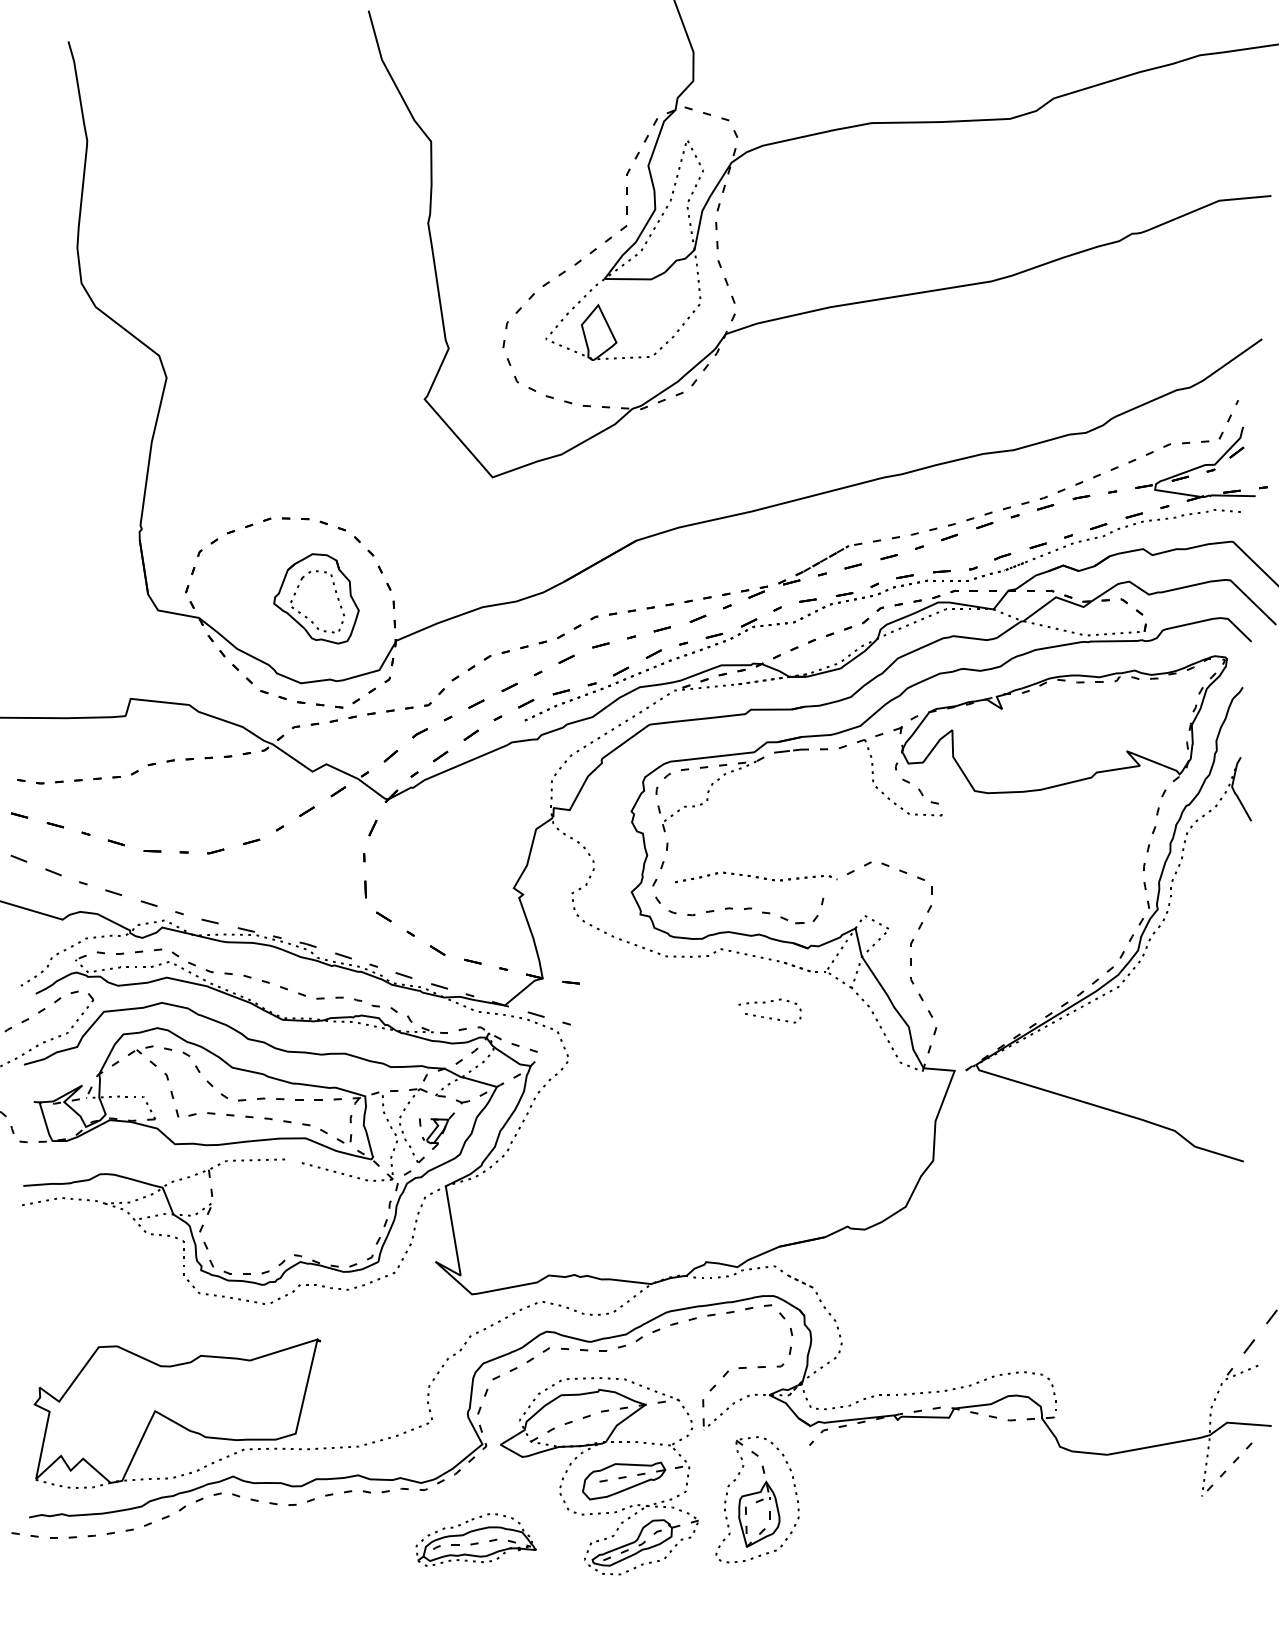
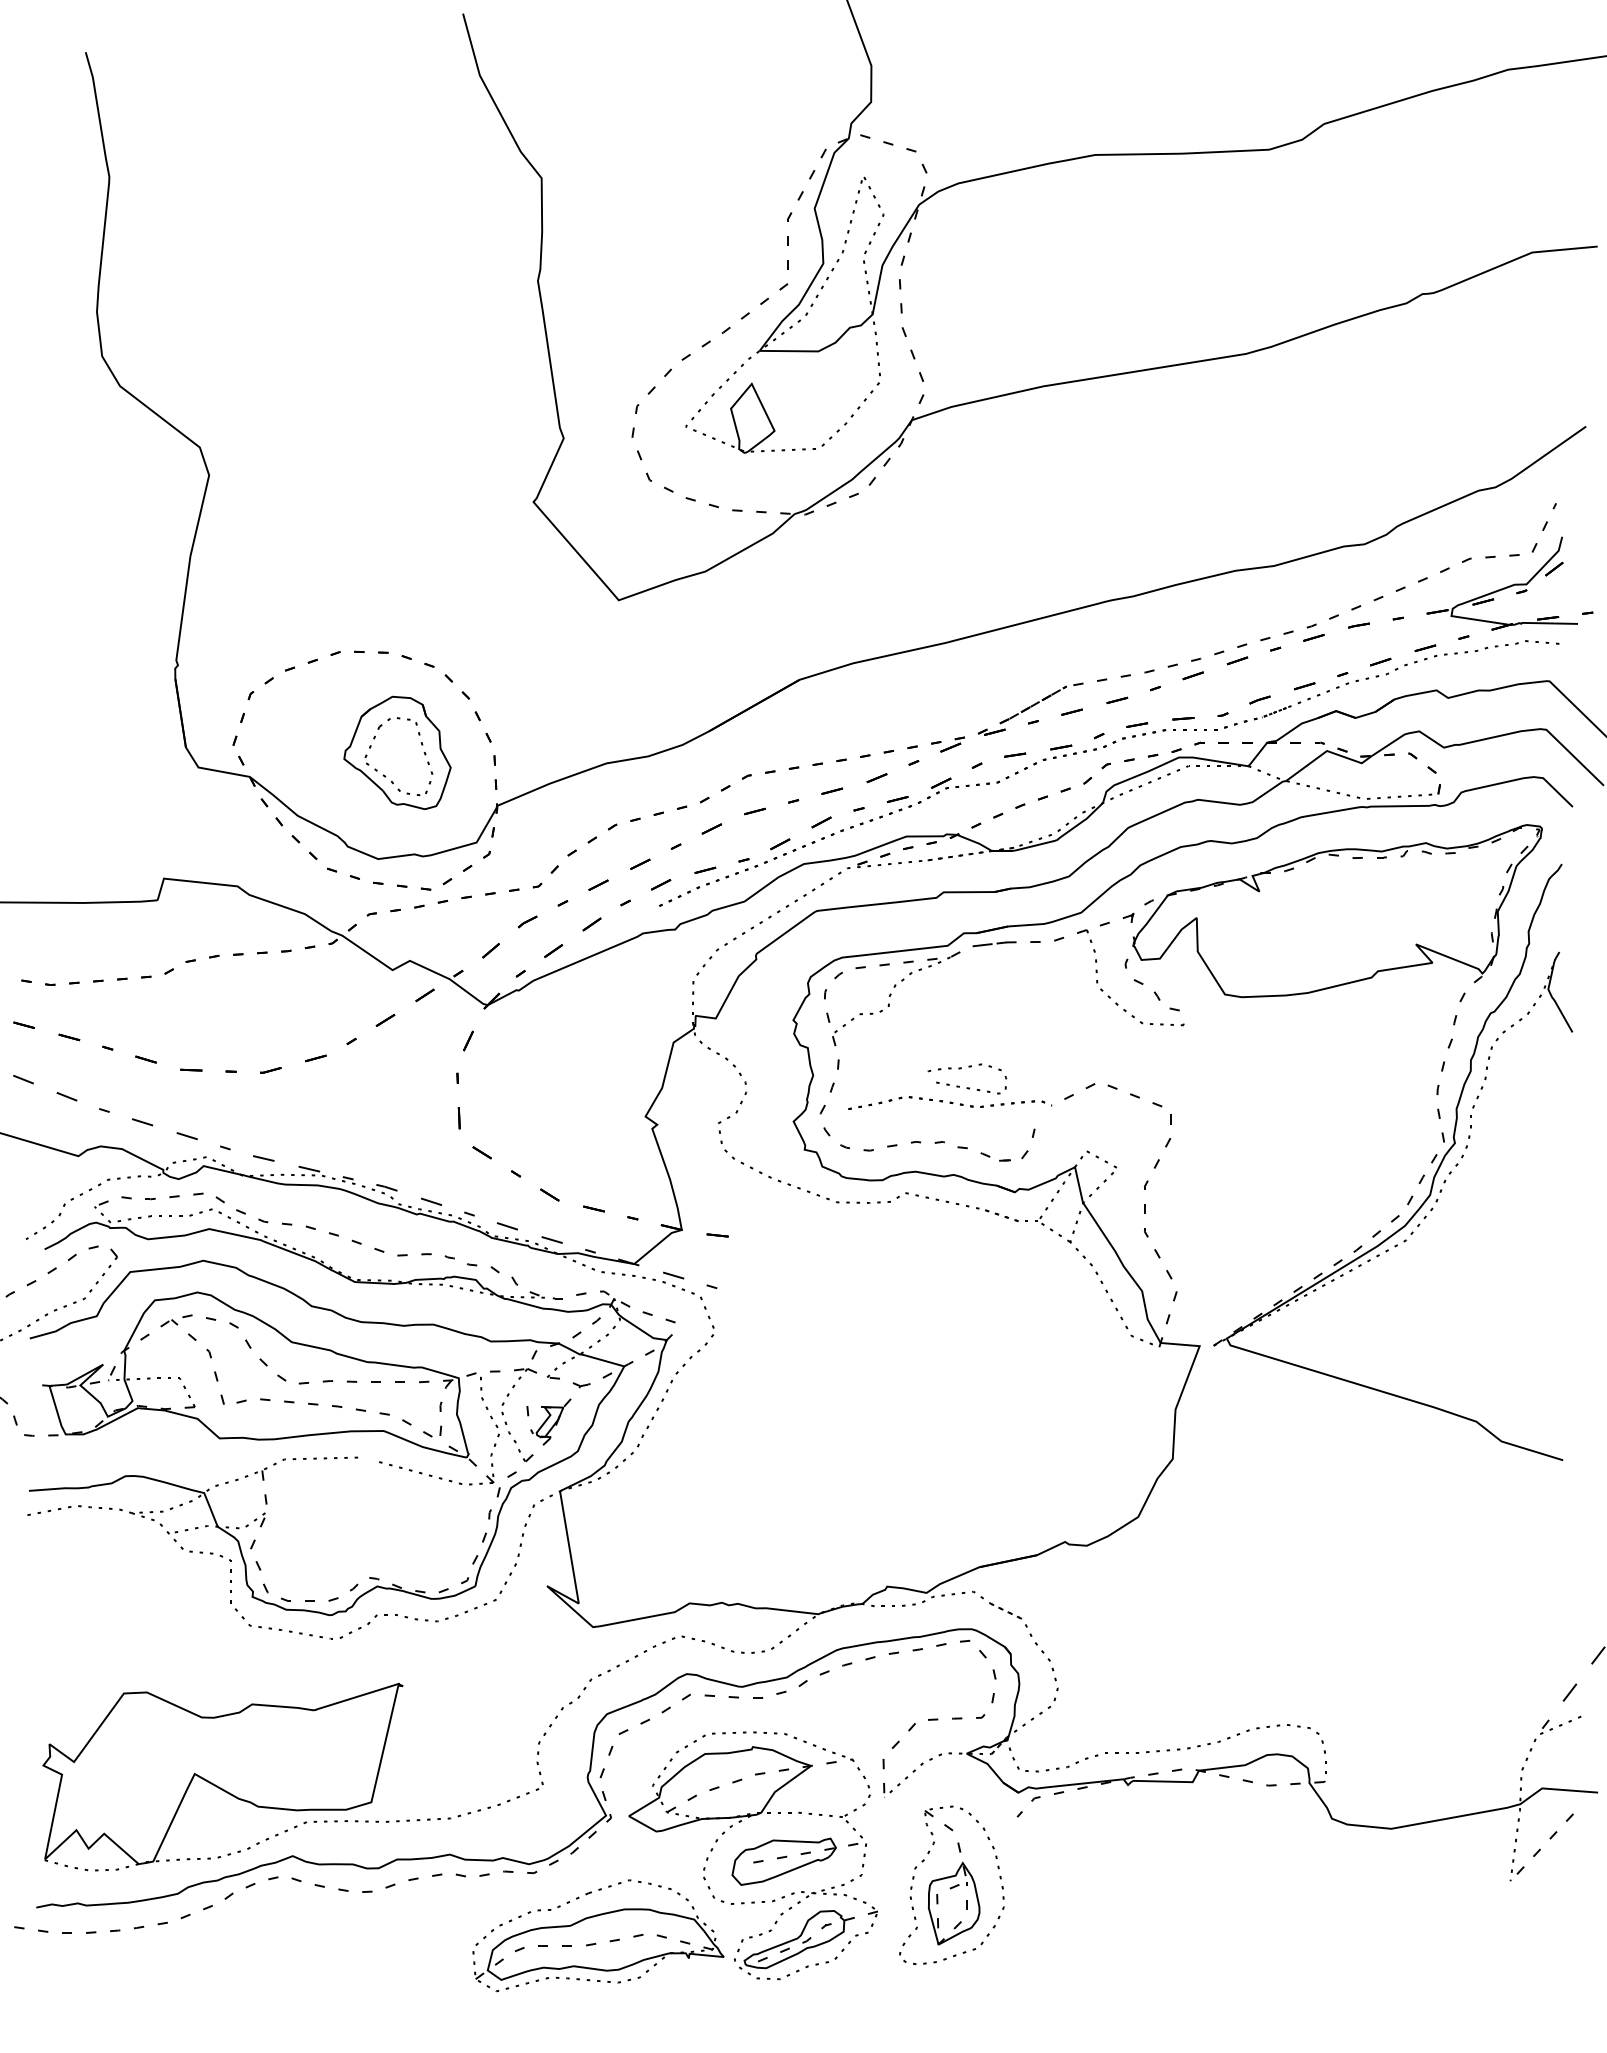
curve: (769, 1017) -> (967, 1087), moved
part: (476, 1539) -> (598, 1935), size x1.67

